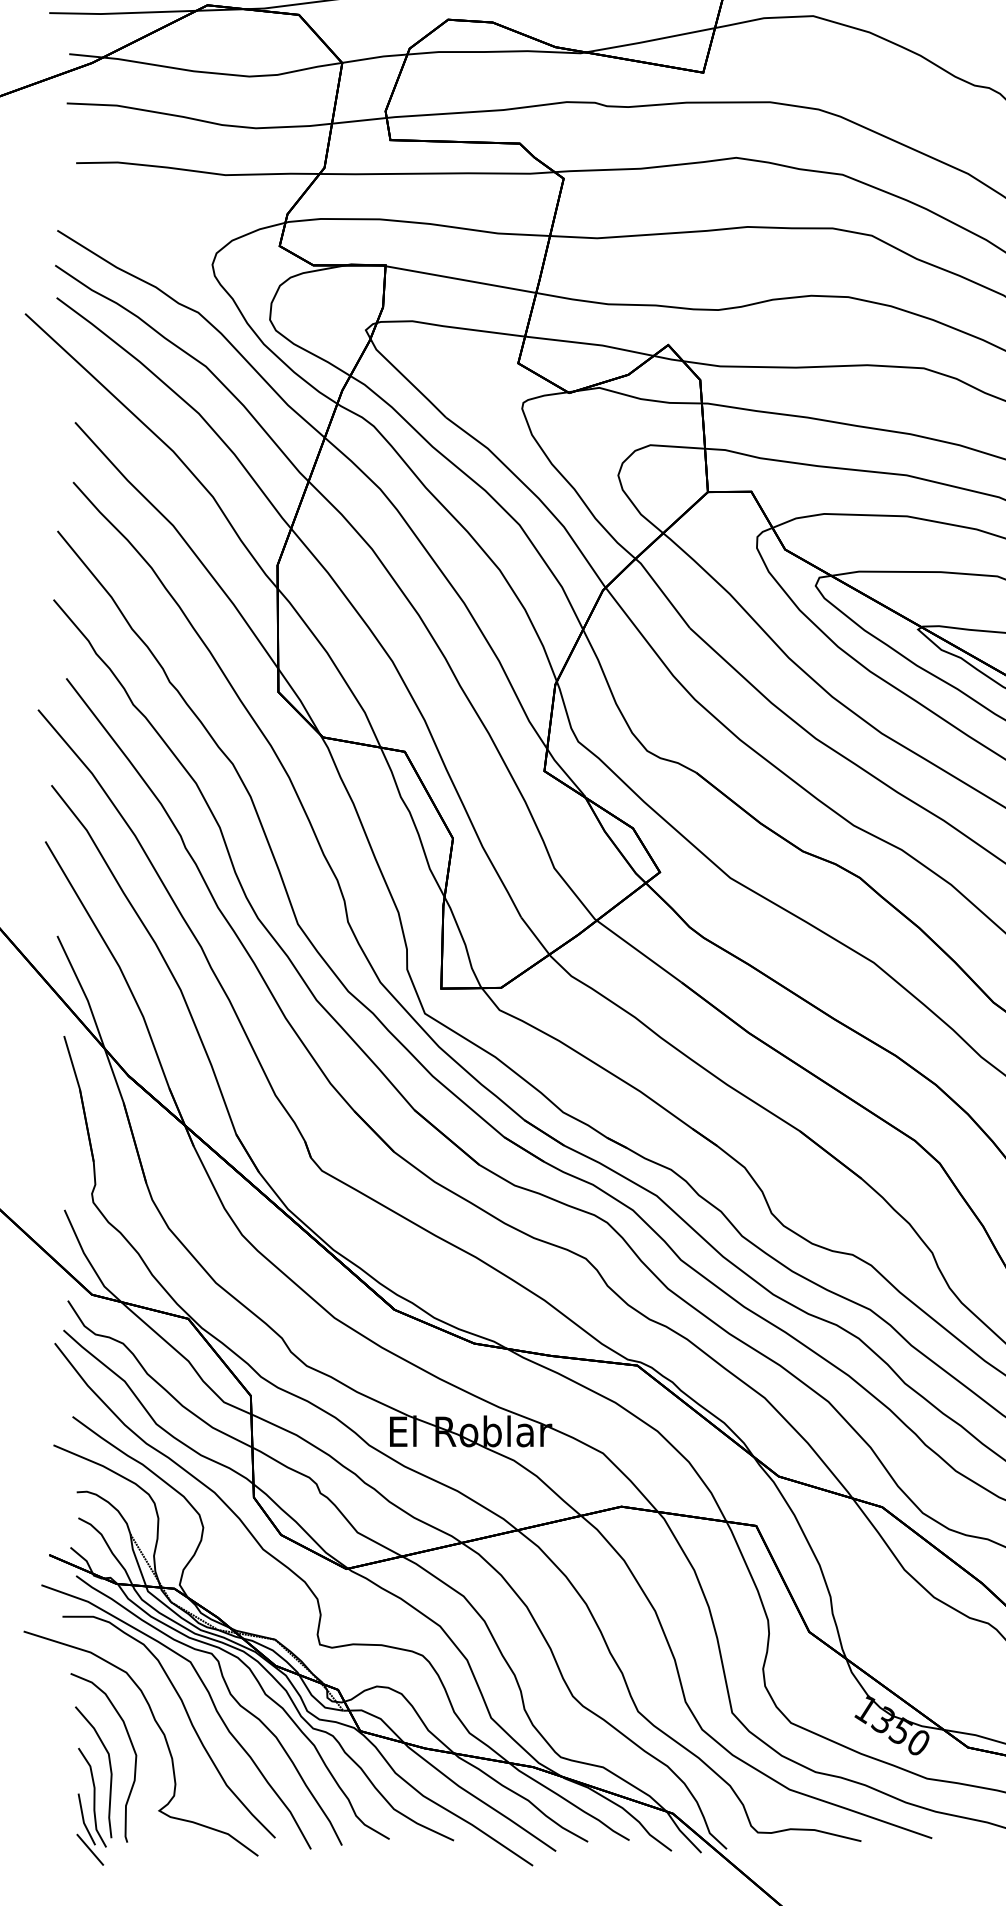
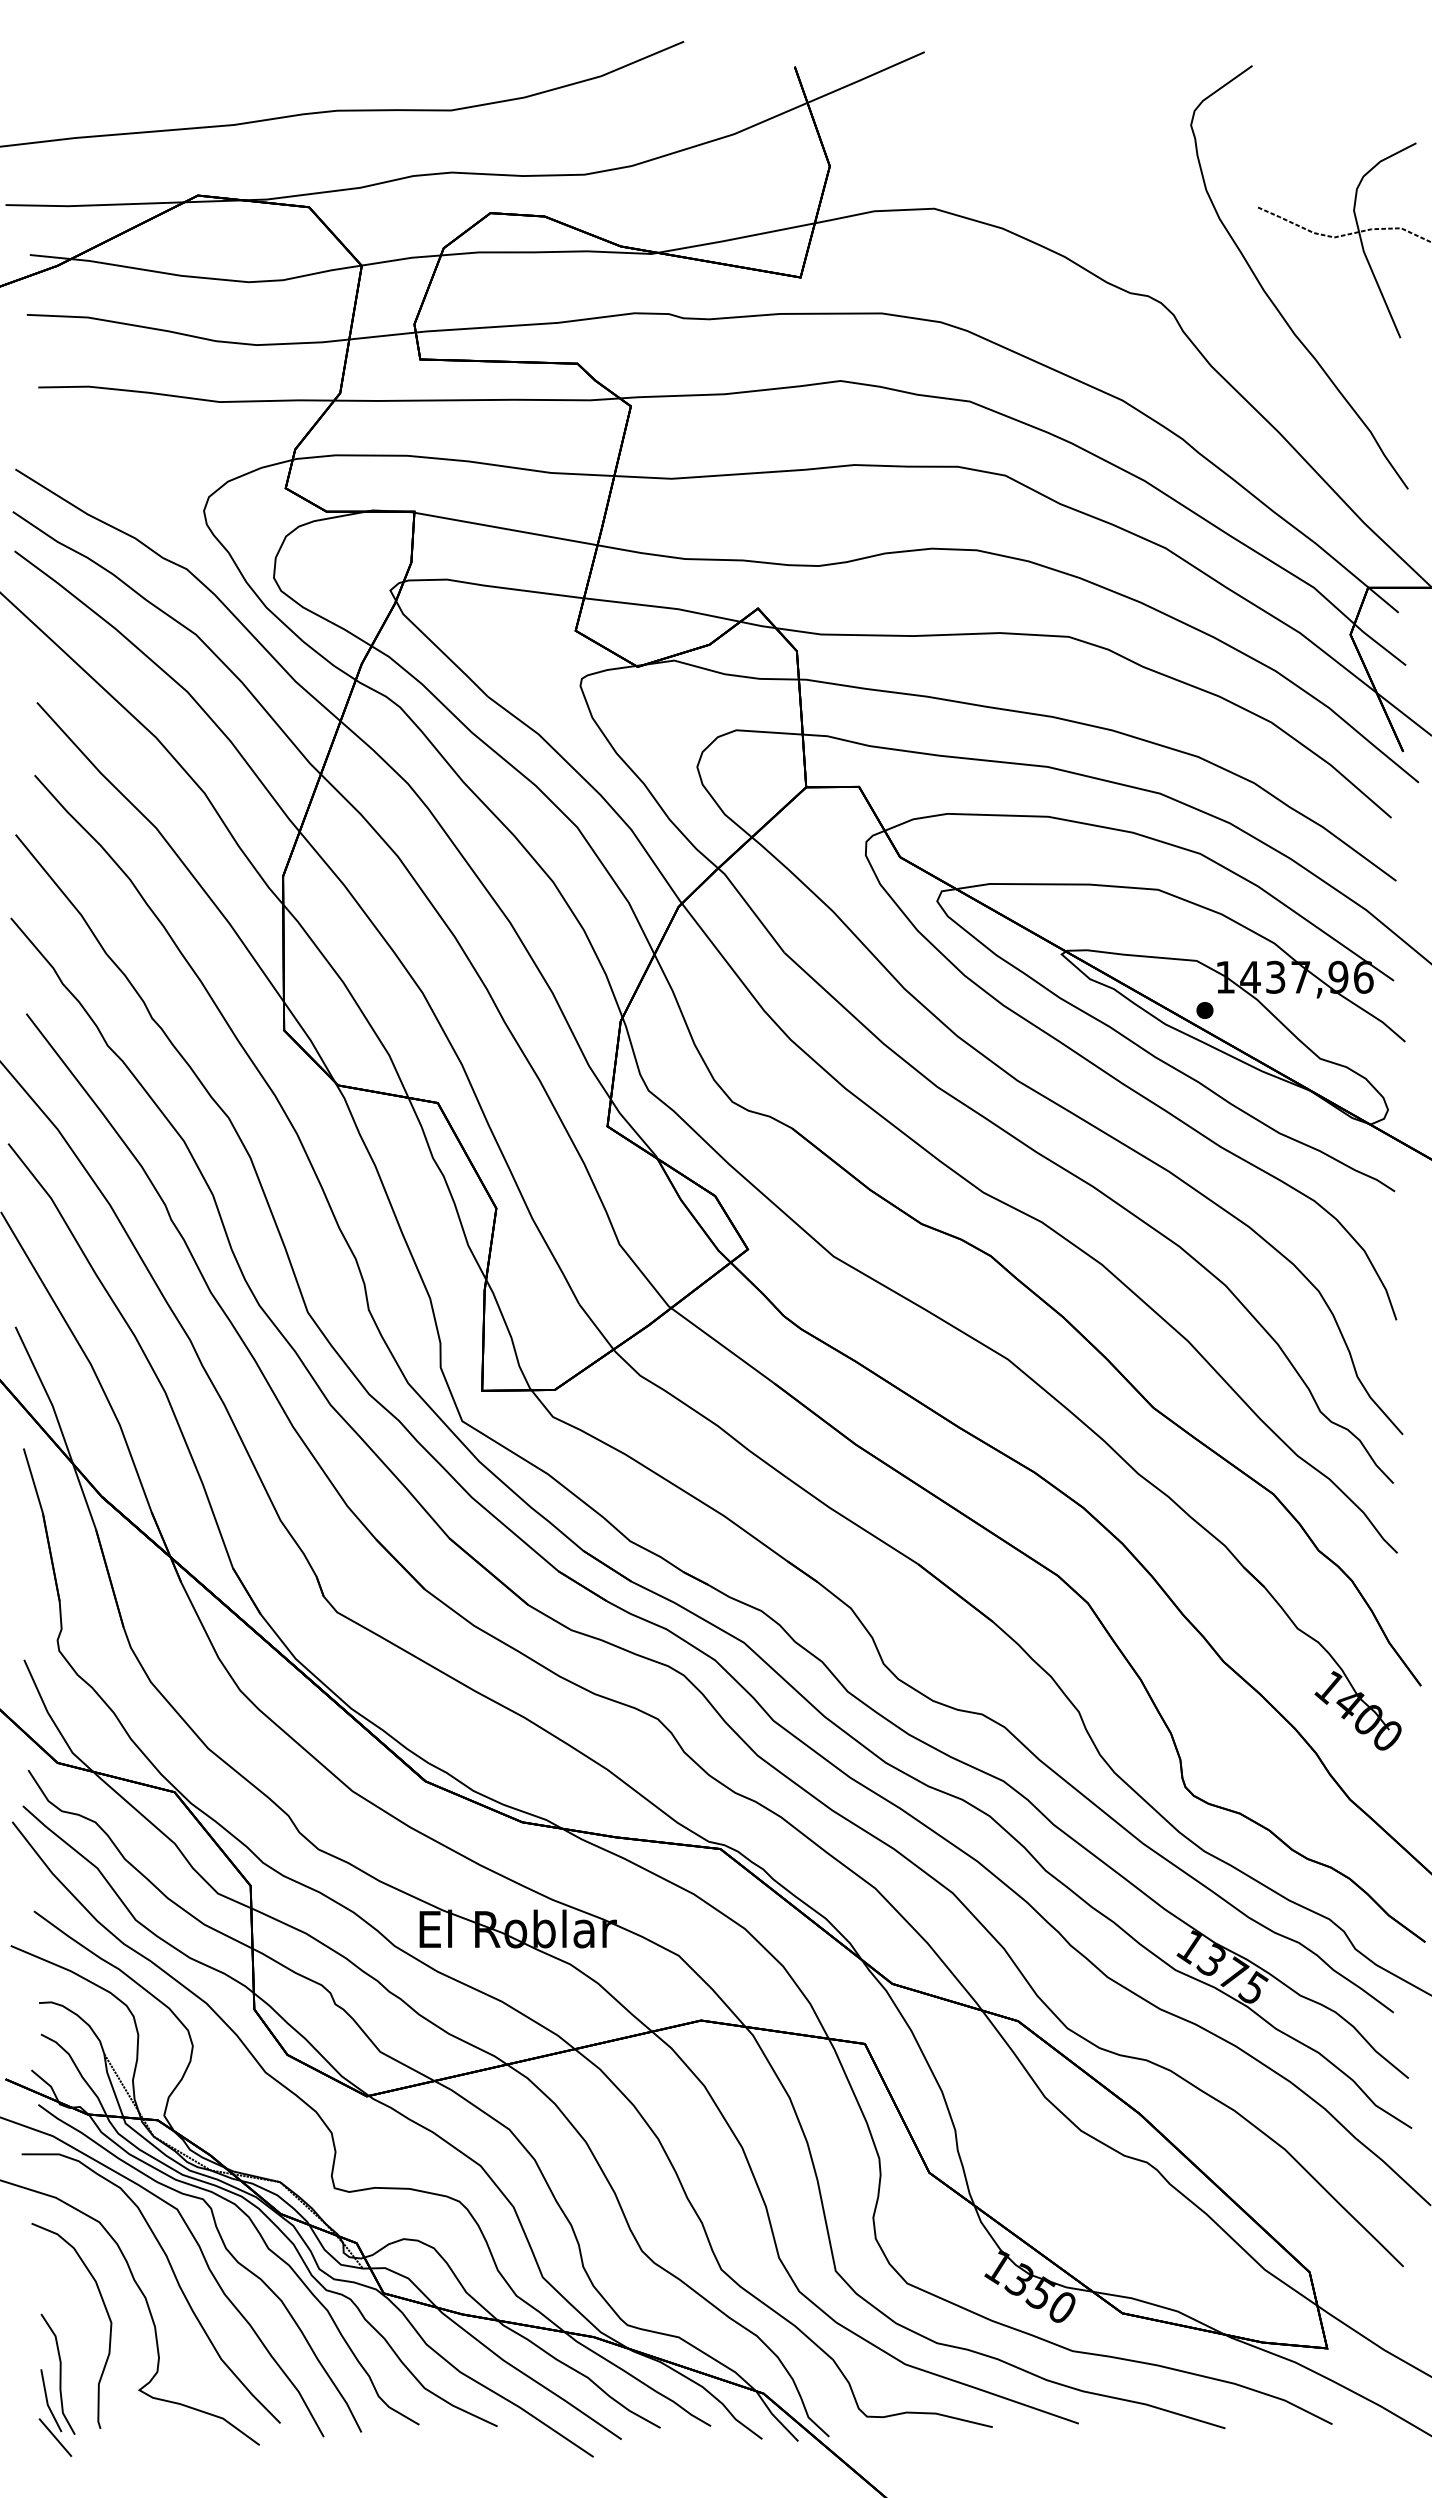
part: (110, 1769) -> (79, 2340), removed

